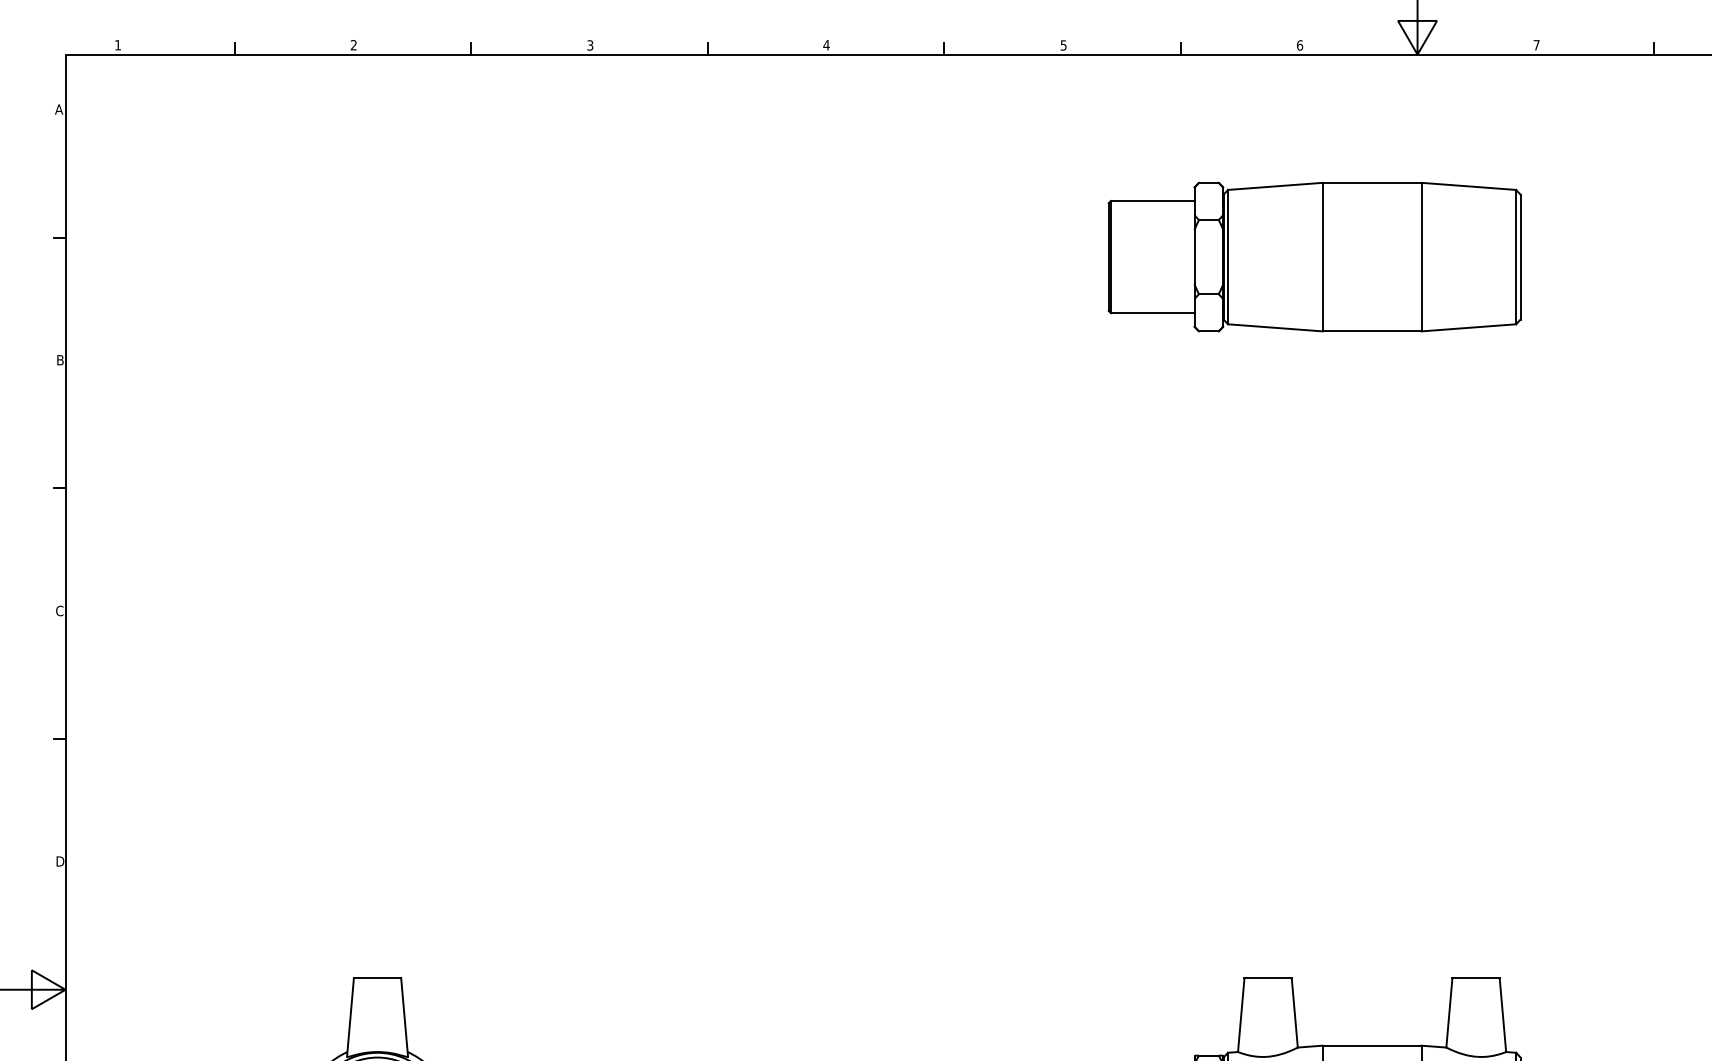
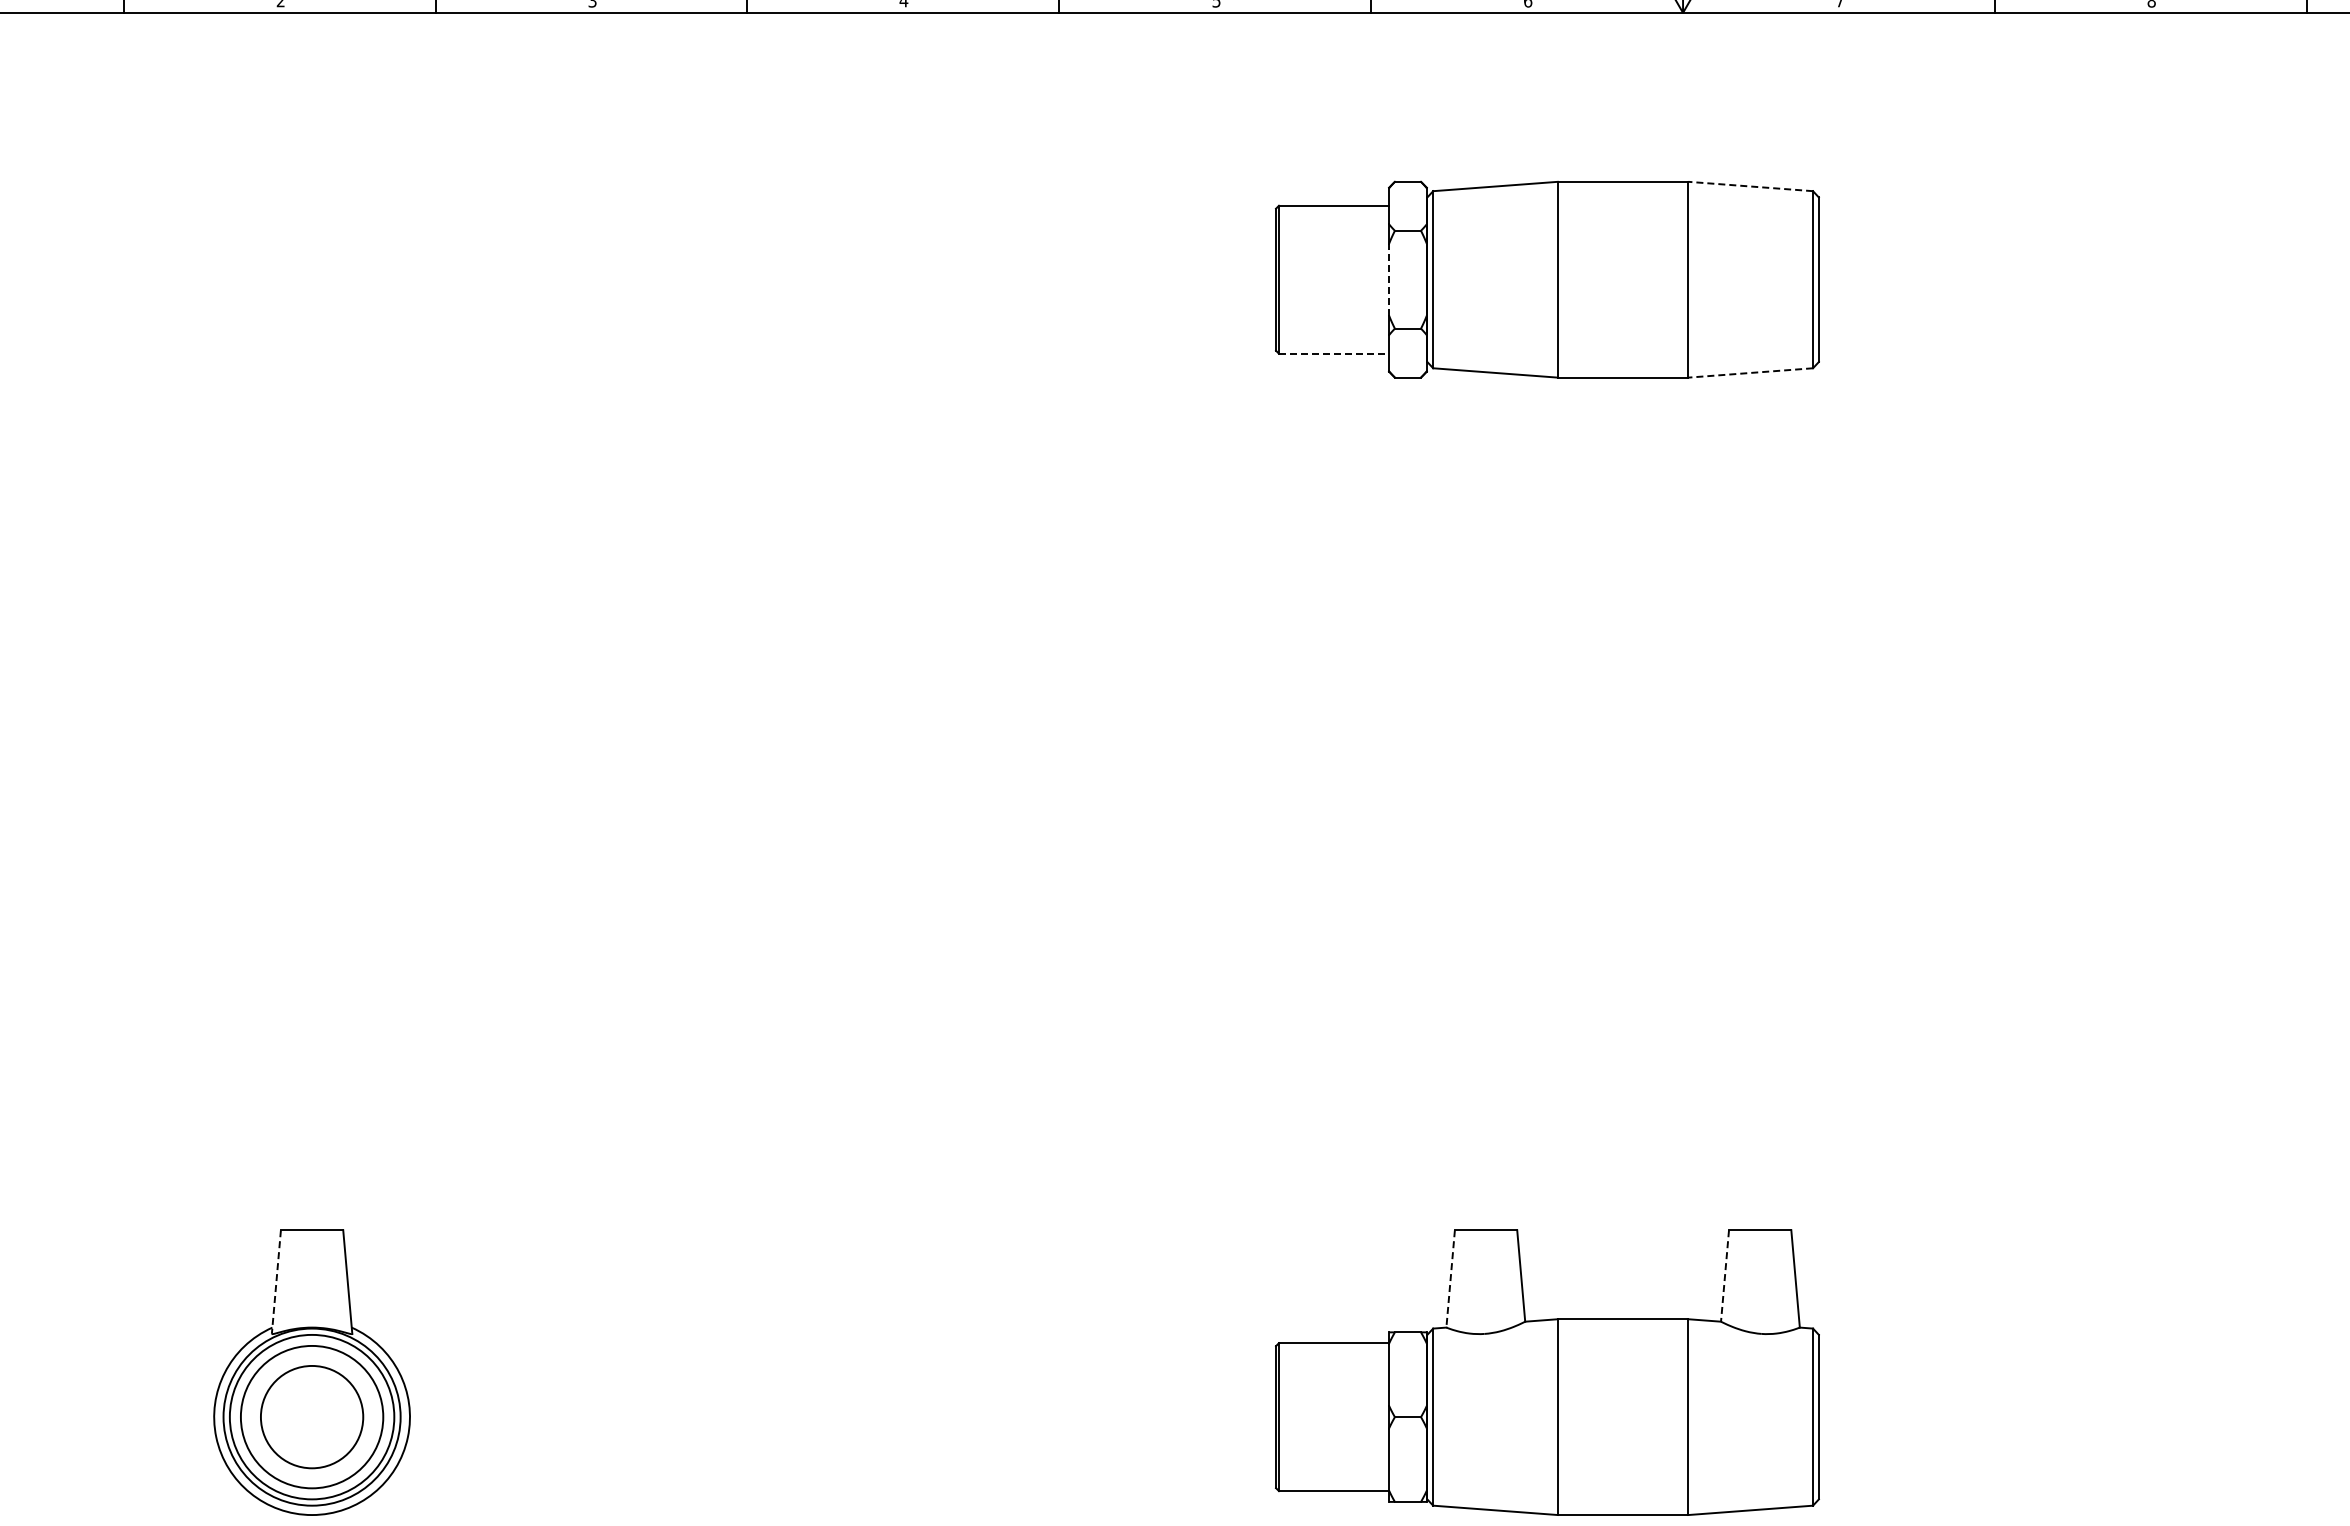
line: (1468, 186) -> (1750, 186), solid -> dashed
line: (1194, 256) -> (1389, 279), solid -> dashed
line: (1153, 313) -> (1334, 353), solid -> dashed
line: (1468, 327) -> (1750, 372), solid -> dashed
line: (1449, 1012) -> (1725, 1275), solid -> dashed
line: (1241, 1014) -> (1450, 1278), solid -> dashed
line: (350, 1017) -> (276, 1282), solid -> dashed

